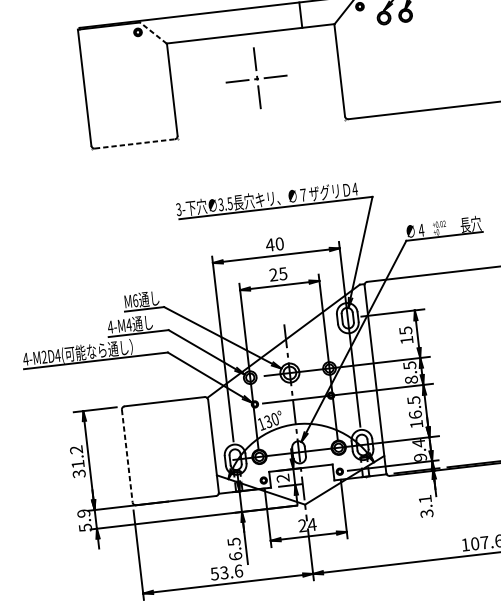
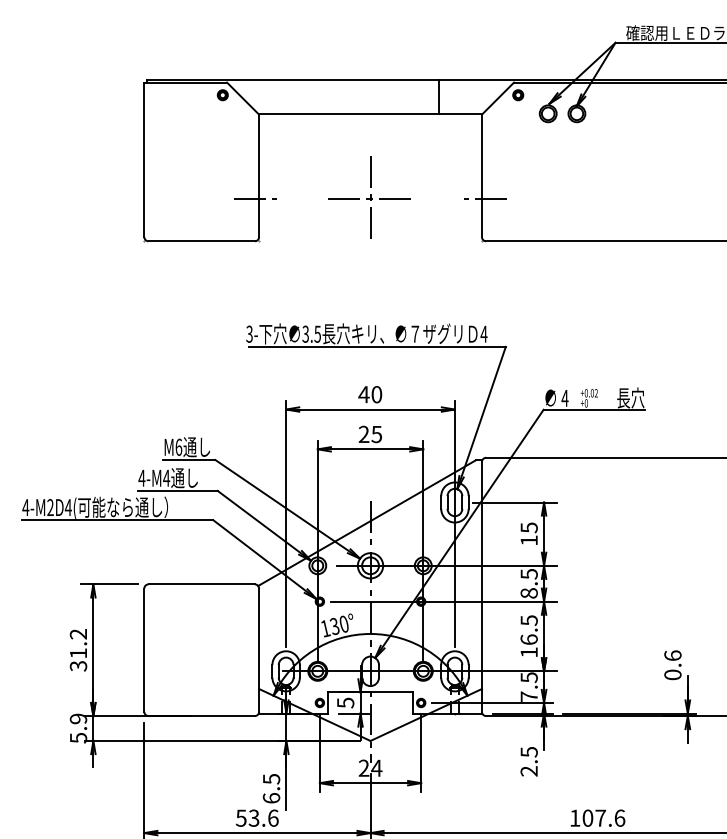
line: (153, 33) -> (243, 98), dashed -> solid
part: (256, 78) -> (369, 197), moved
line: (343, 87) -> (484, 198), added
line: (171, 107) -> (255, 198), added
line: (135, 144) -> (202, 241), dashed -> solid
text: (419, 450) -> (528, 686), 9.4 -> 7.5
line: (127, 456) -> (144, 650), dashed -> solid
text: (282, 477) -> (345, 702), 2 -> 5
text: (425, 506) -> (528, 761), 3.1 -> 2.5

